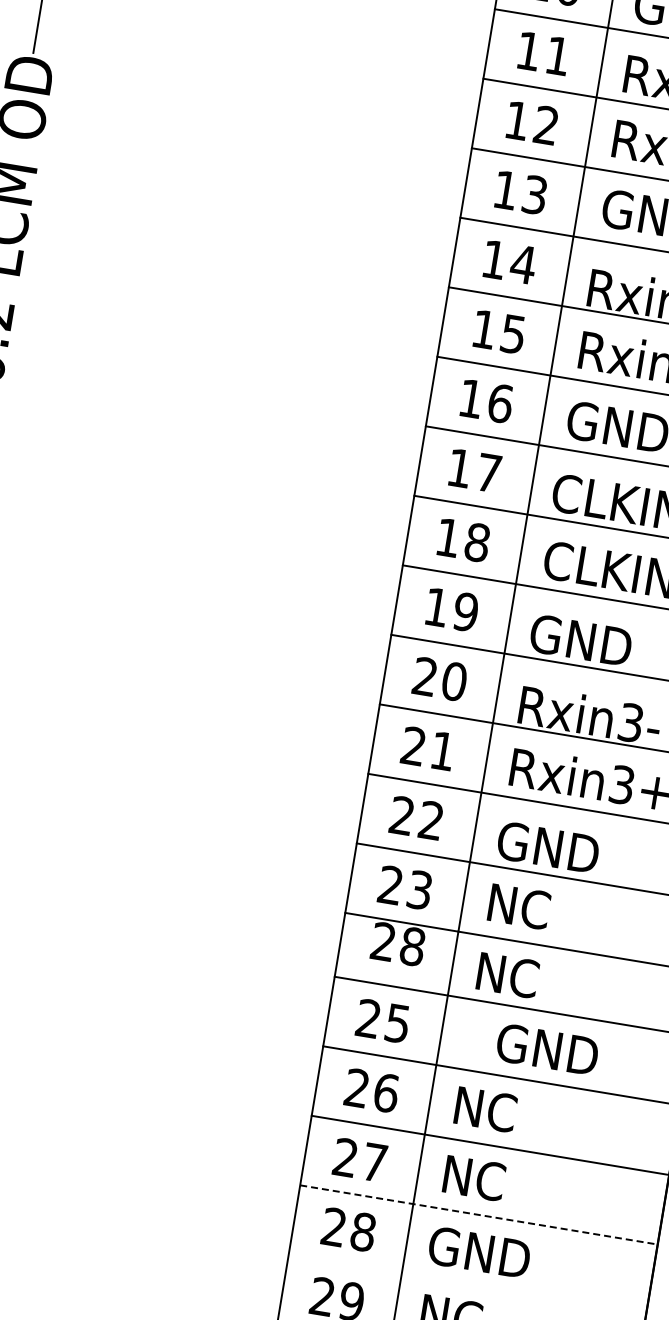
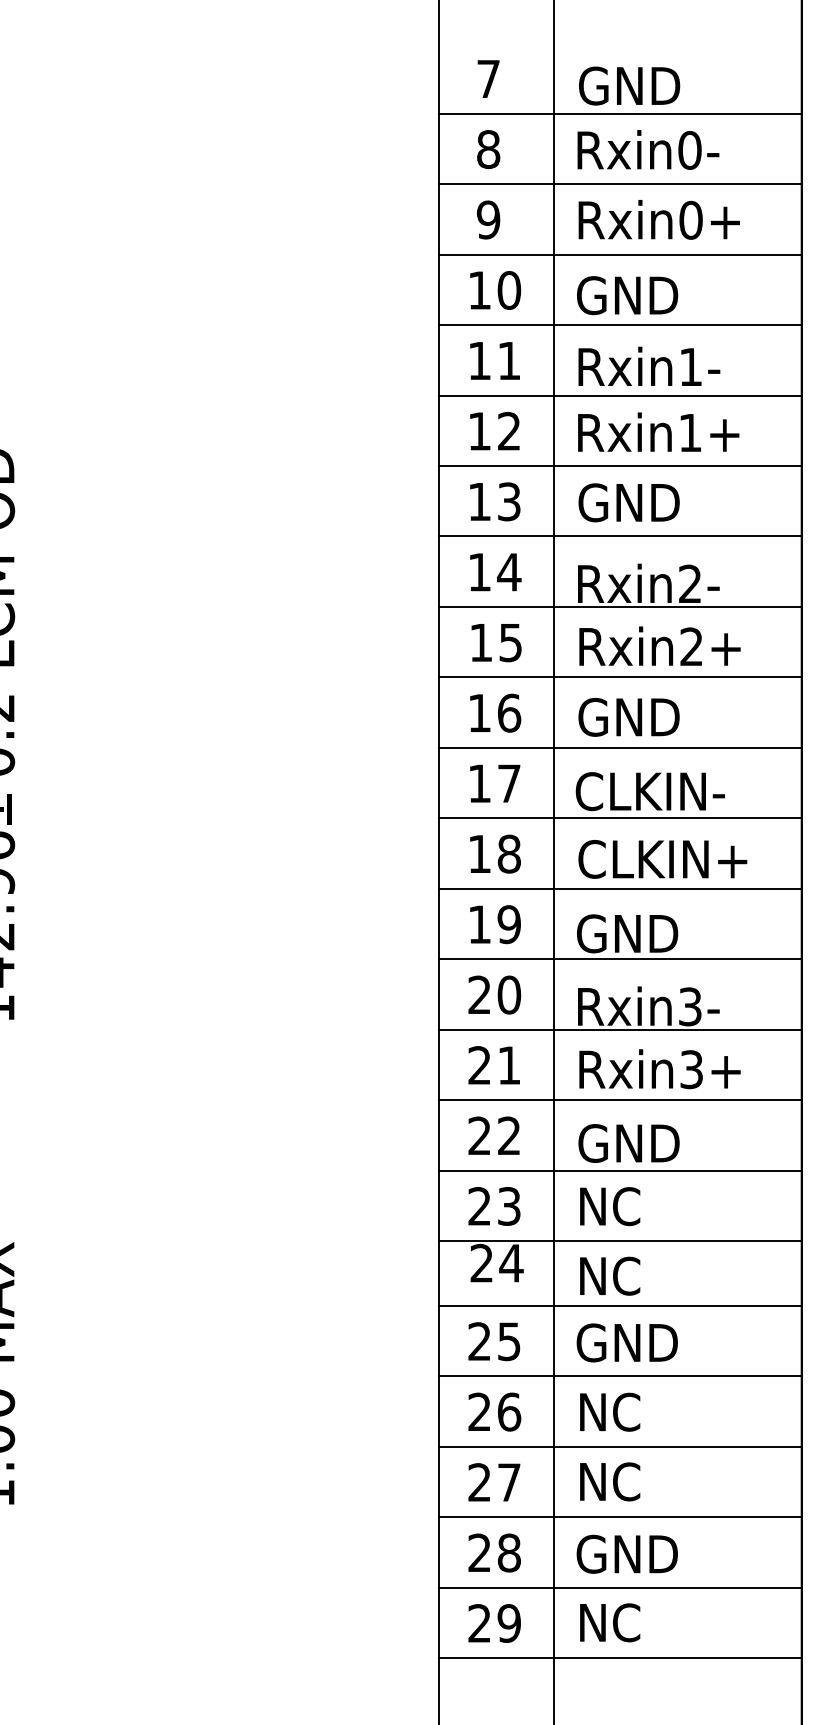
text: (412, 945) -> (511, 1262), 28 -> 24
text: (546, 1049) -> (626, 1342), moved
line: (479, 1215) -> (621, 1517), dashed -> solid
line: (467, 1284) -> (620, 1587), added

